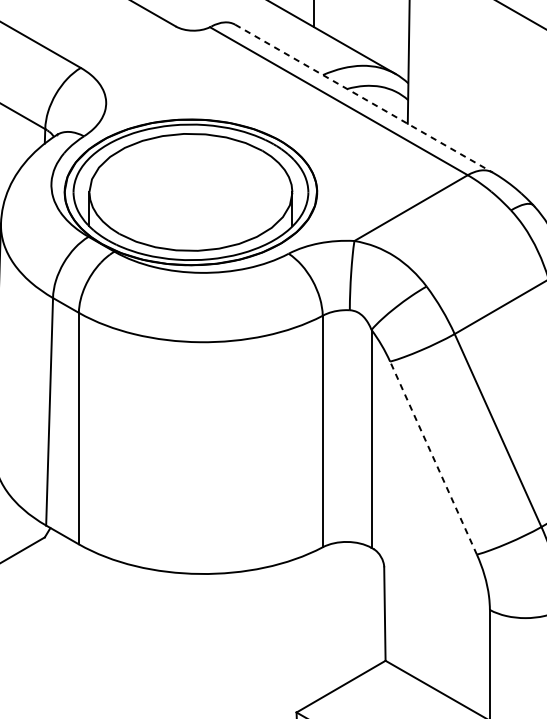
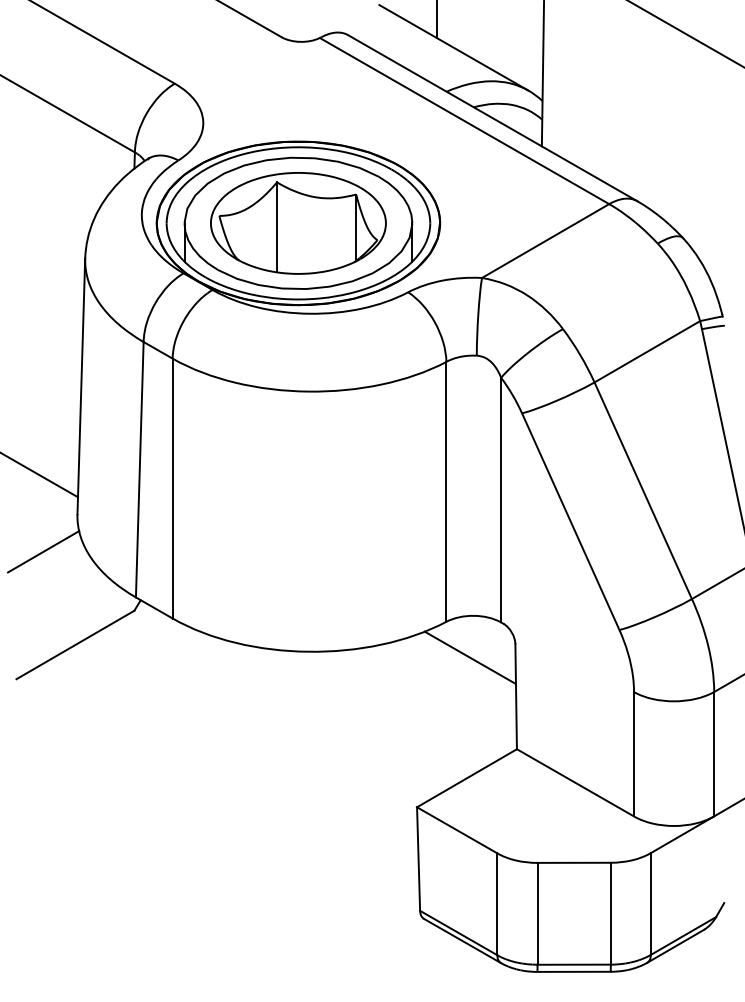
line: (363, 98) -> (492, 118), dashed -> solid
part: (190, 192) -> (298, 223), added
line: (433, 457) -> (570, 521), dashed -> solid
line: (343, 579) -> (469, 657), added

